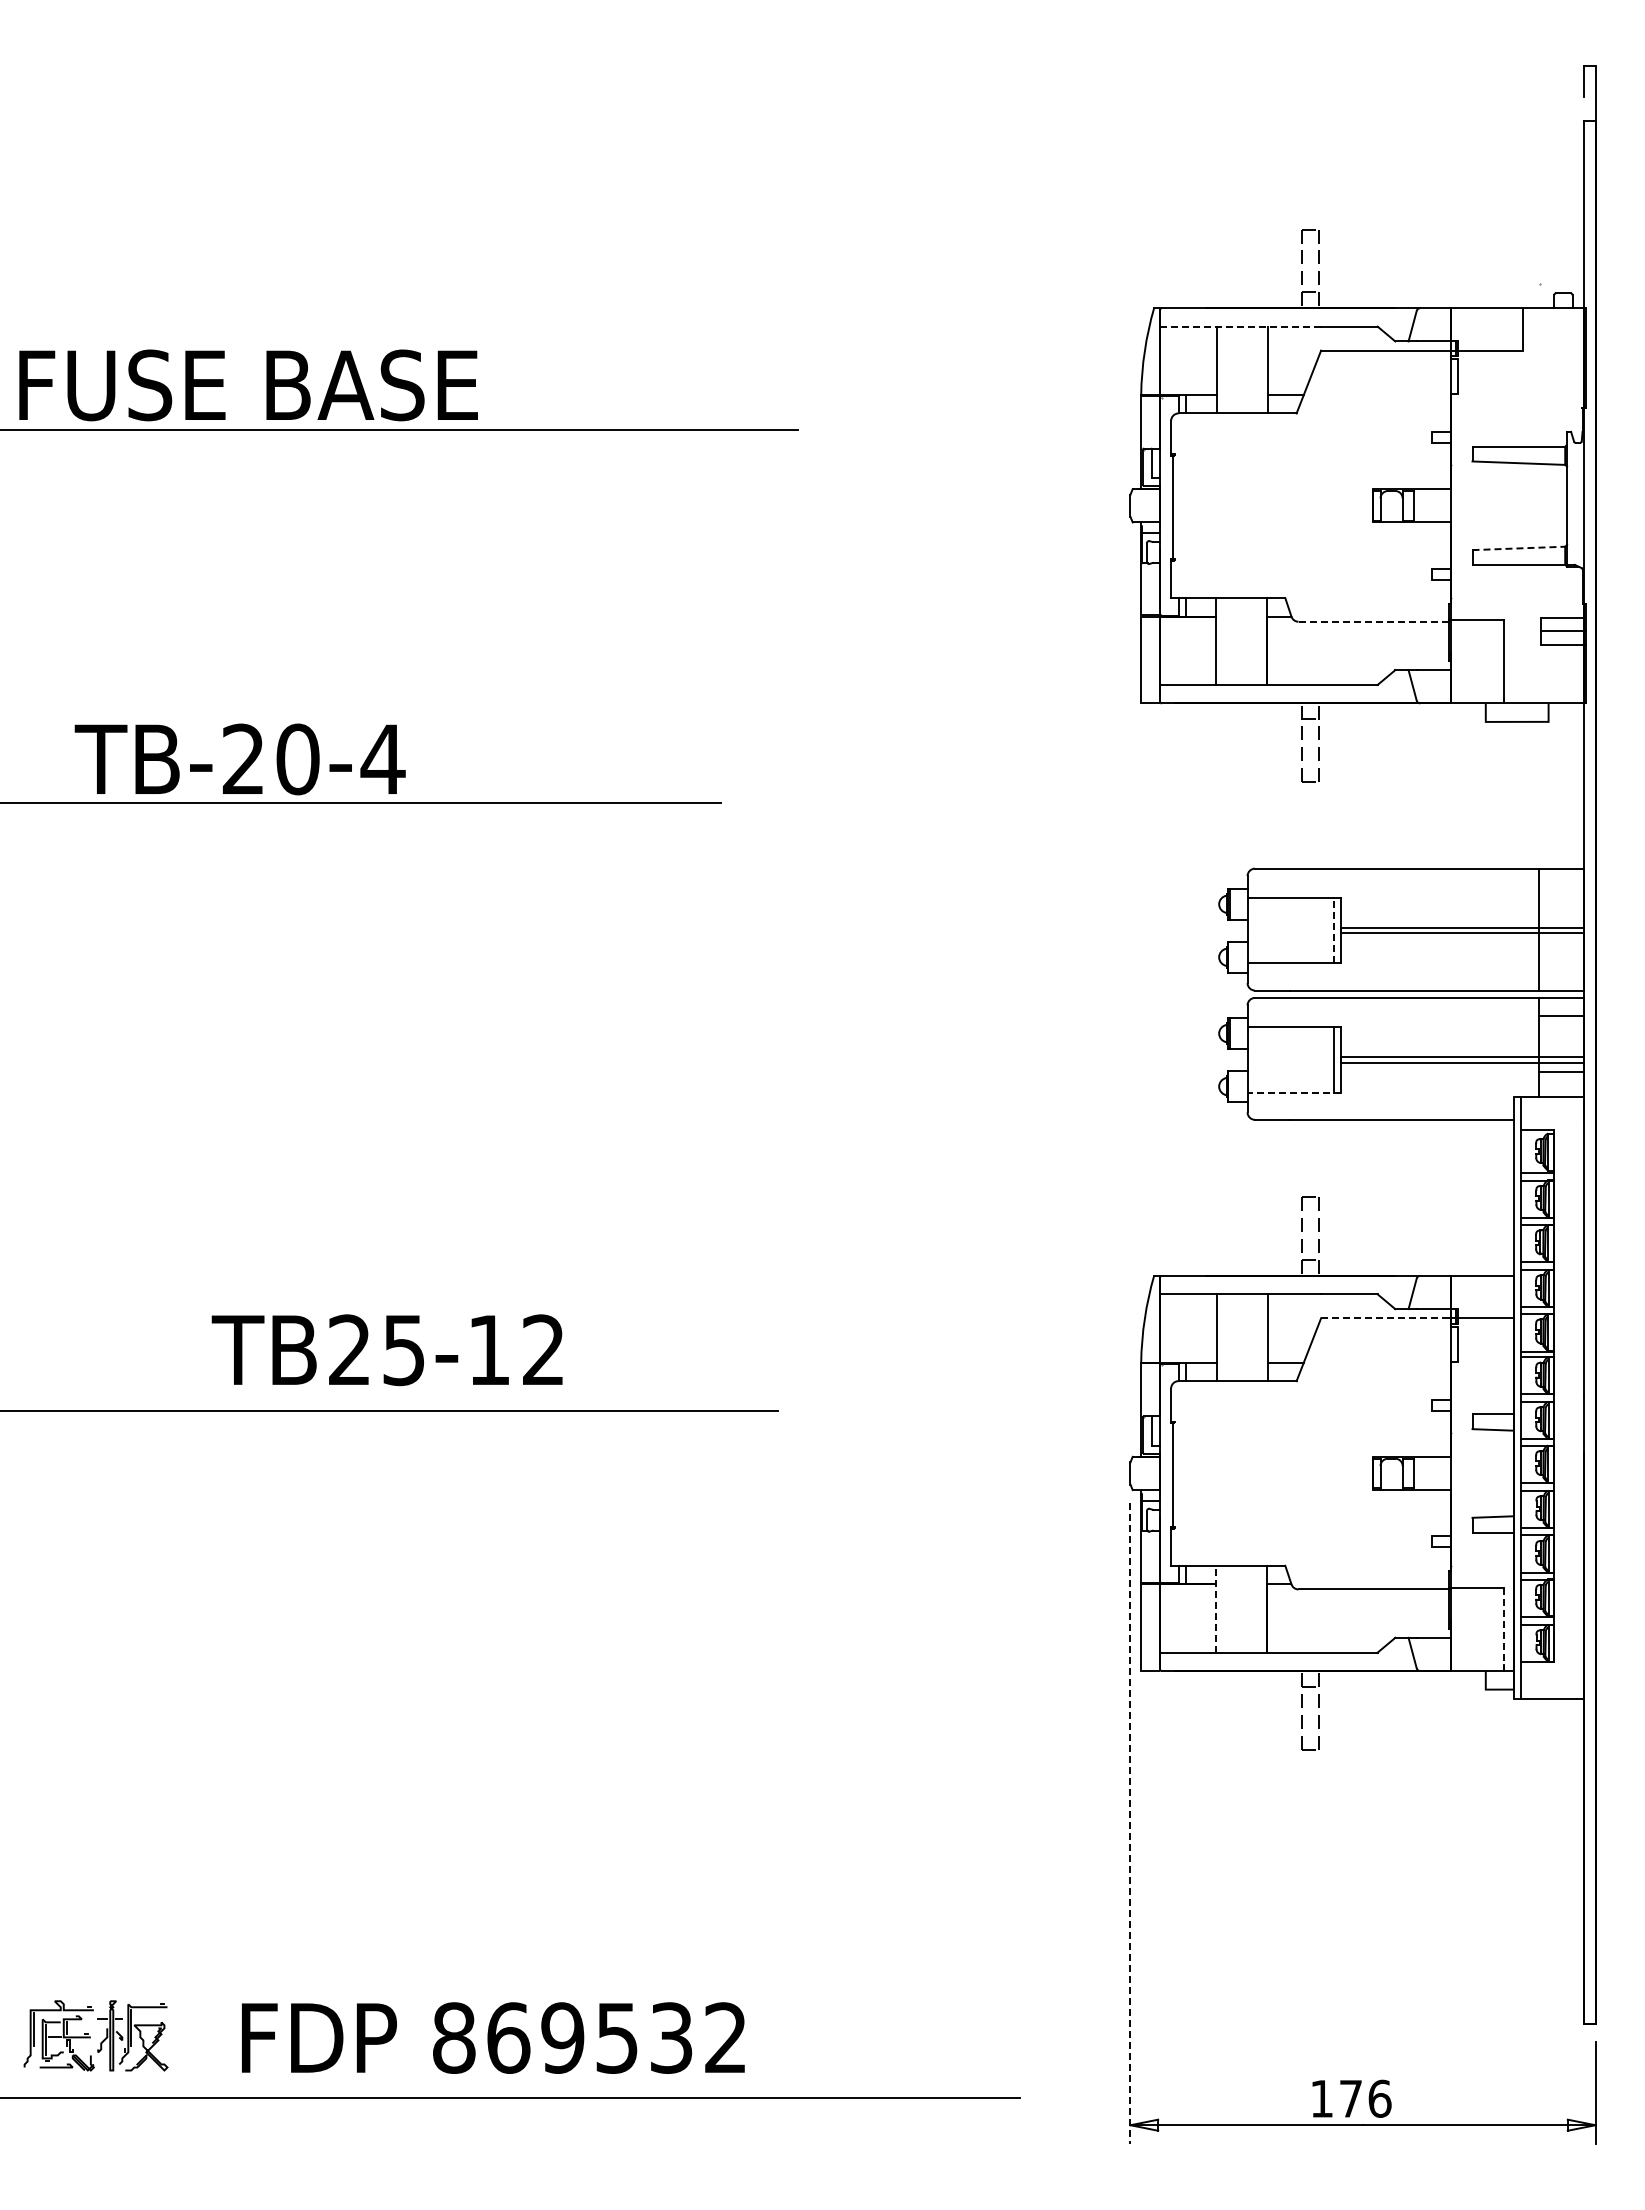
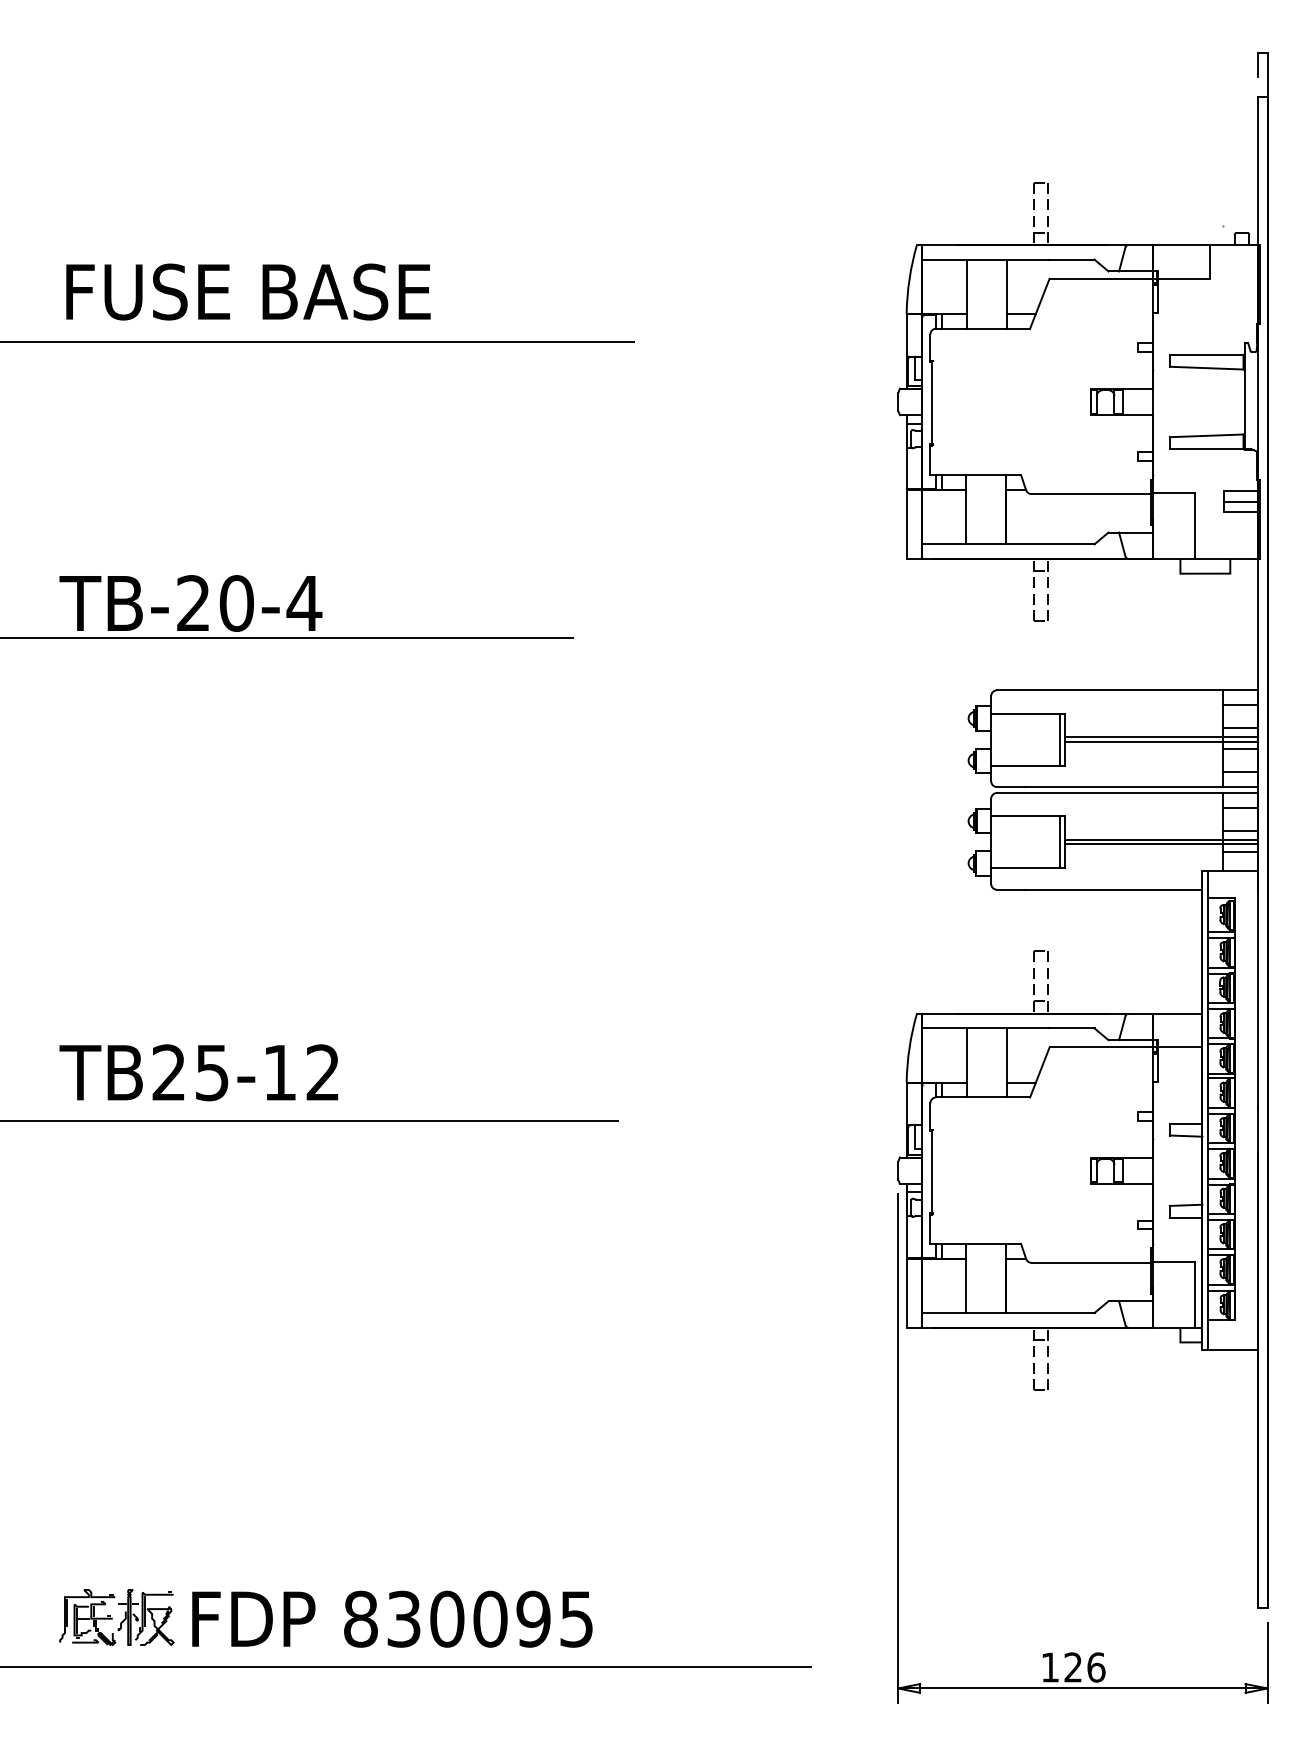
line: (1240, 326) -> (985, 259), dashed -> solid
text: (248, 385) -> (248, 292), moved
line: (1519, 548) -> (1207, 435), dashed -> solid
line: (1375, 621) -> (1092, 493), dashed -> solid
line: (1561, 887) -> (1240, 705), added
line: (1561, 916) -> (1240, 728), added
line: (1333, 930) -> (1059, 739), dashed -> solid
line: (1561, 942) -> (1240, 748), added
line: (1561, 972) -> (1240, 772), added
line: (1561, 1045) -> (1240, 830), added
line: (1294, 1092) -> (1028, 868), dashed -> solid
line: (1385, 1318) -> (1100, 1047), dashed -> solid
text: (386, 1350) -> (198, 1073), moved
line: (1215, 1608) -> (965, 1277), dashed -> solid
line: (1504, 1629) -> (1195, 1294), dashed -> solid
line: (1130, 1823) -> (898, 1448), dashed -> solid
part: (95, 2035) -> (116, 1617), moved
text: (616, 2037) -> (489, 1618), 869532 -> 830095
text: (1350, 2098) -> (1072, 1667), 176 -> 126

